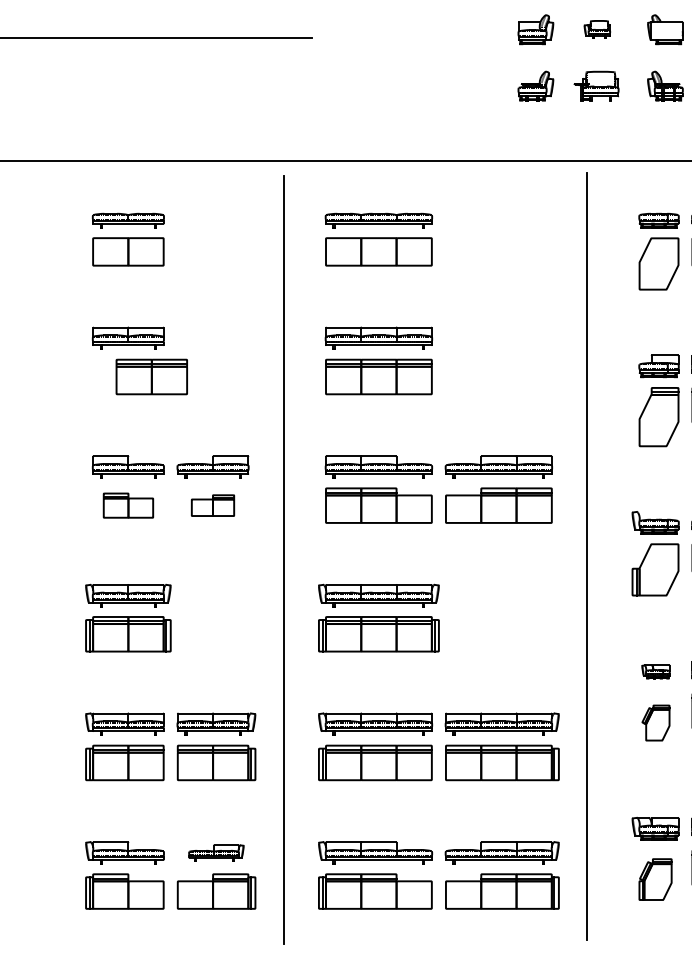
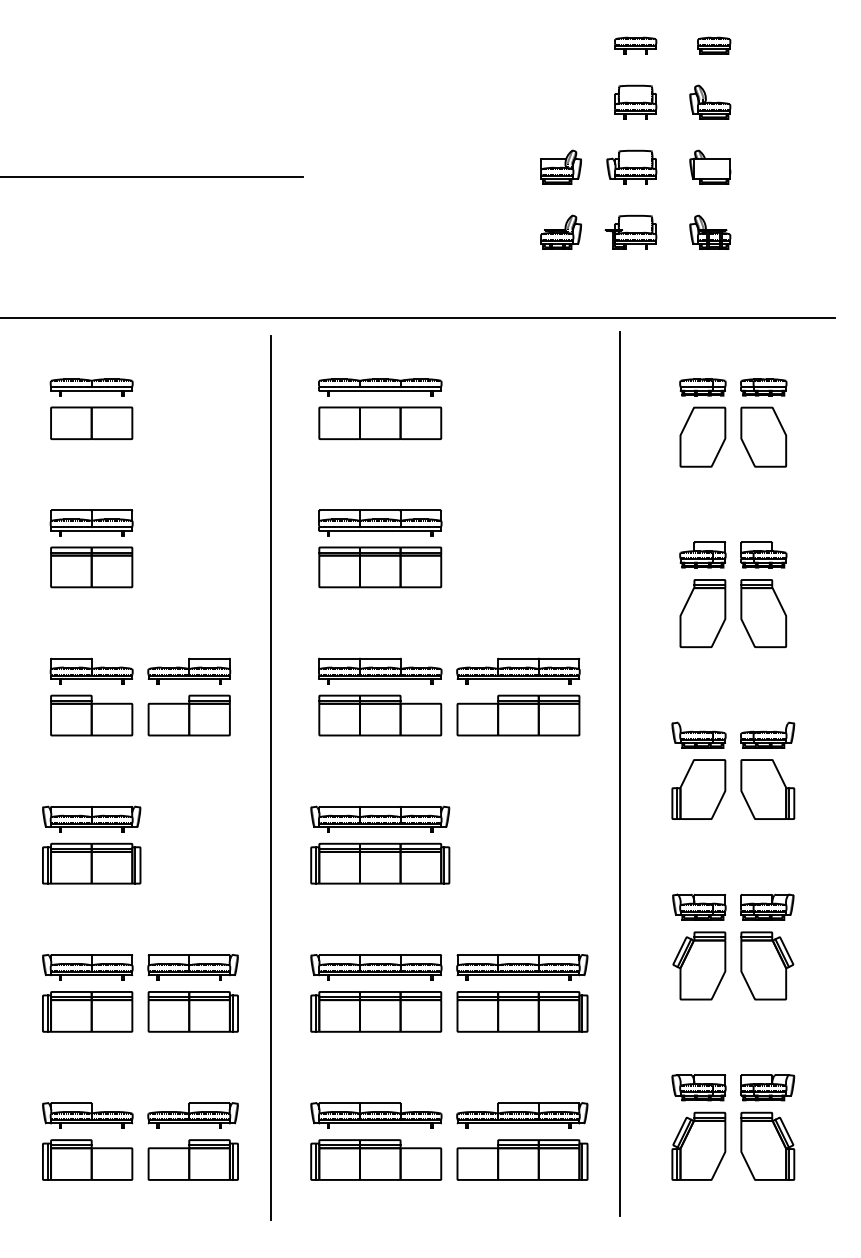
part: (597, 28) -> (631, 166), size x1.67
part: (151, 377) -> (91, 567), moved
part: (128, 505) -> (91, 715), size x1.43
part: (212, 505) -> (188, 715), size x1.67
part: (656, 671) -> (699, 906), size x1.67
part: (656, 722) -> (699, 965), size x1.67
part: (215, 852) -> (192, 1115), size x1.43
part: (655, 878) -> (698, 1145), size x1.43

